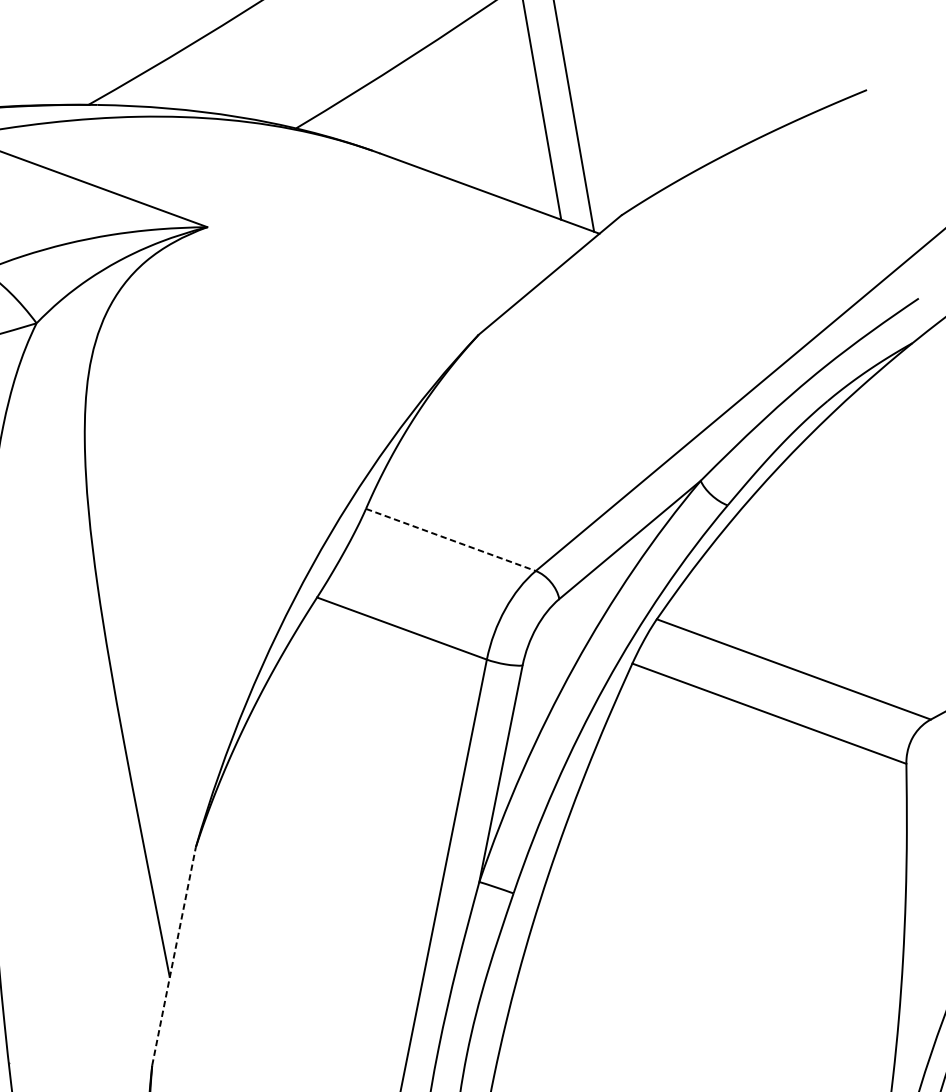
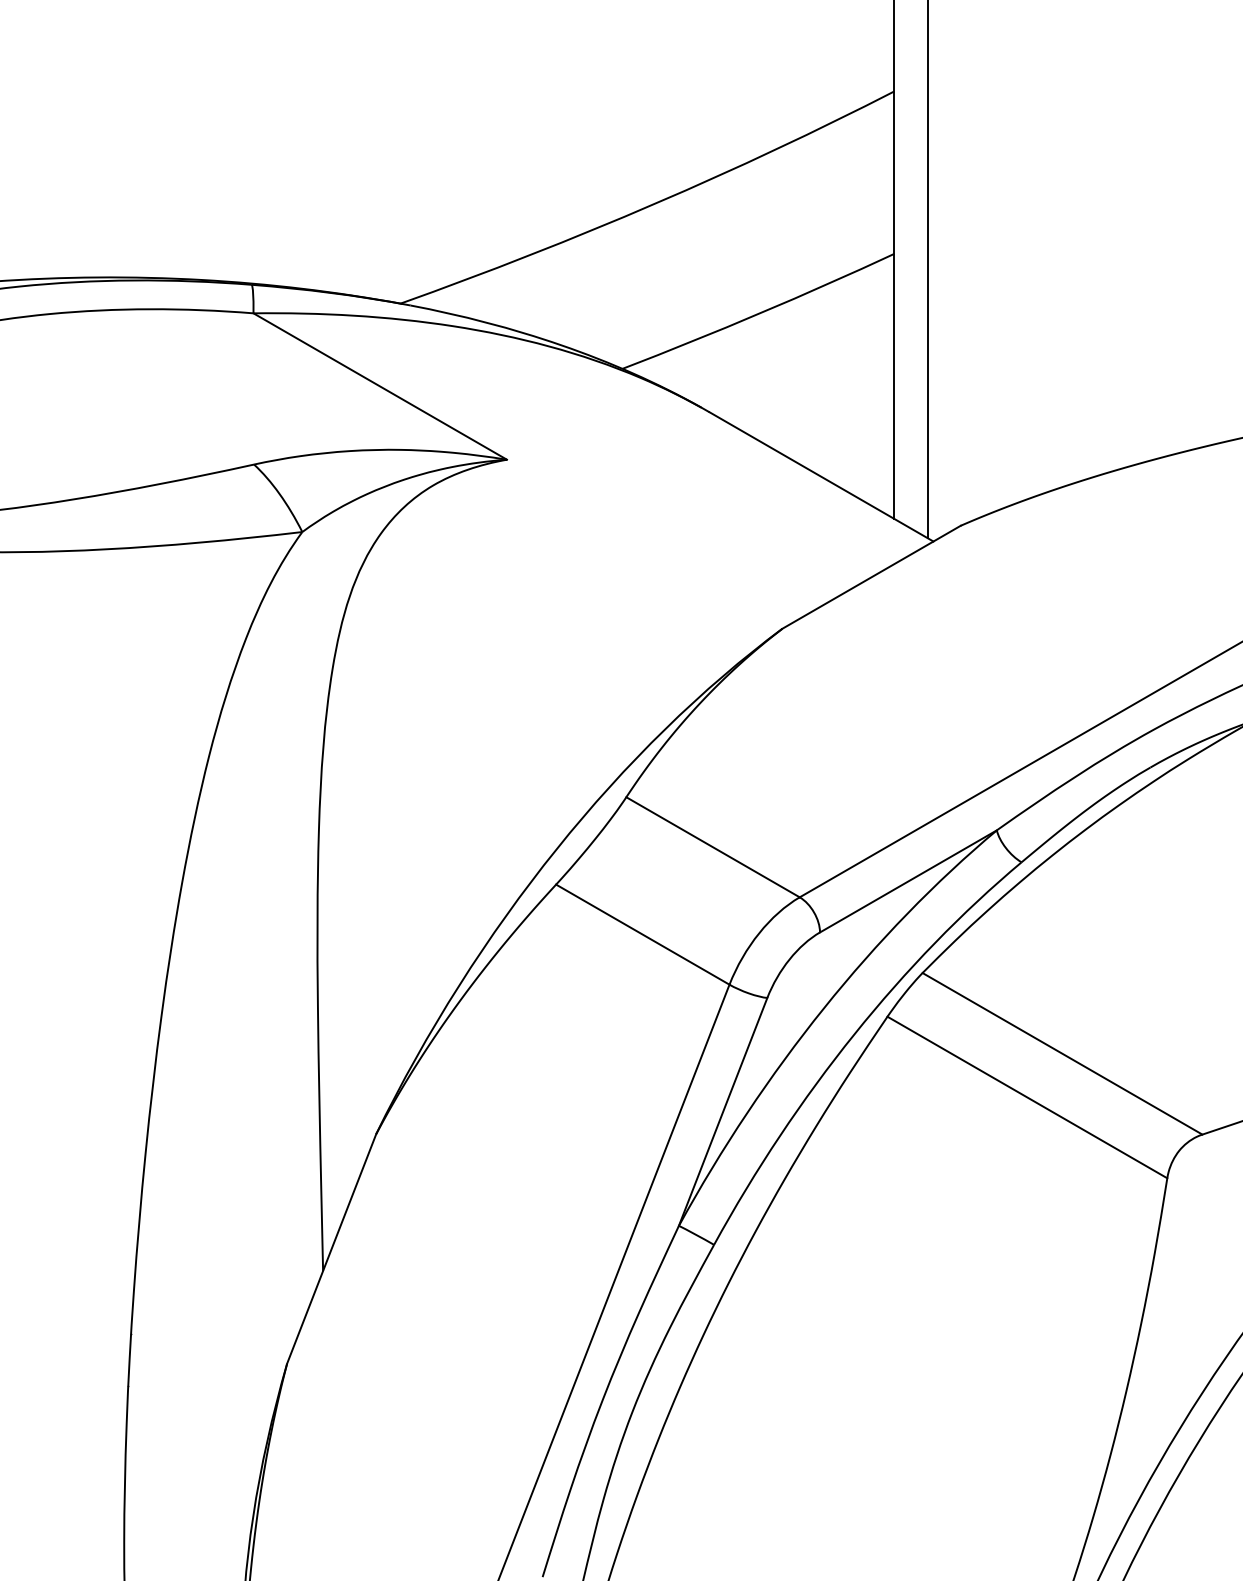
line: (451, 540) -> (713, 847), dashed -> solid
line: (173, 956) -> (331, 1248), dashed -> solid

